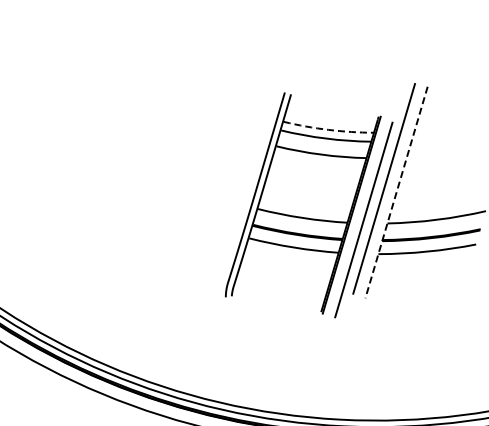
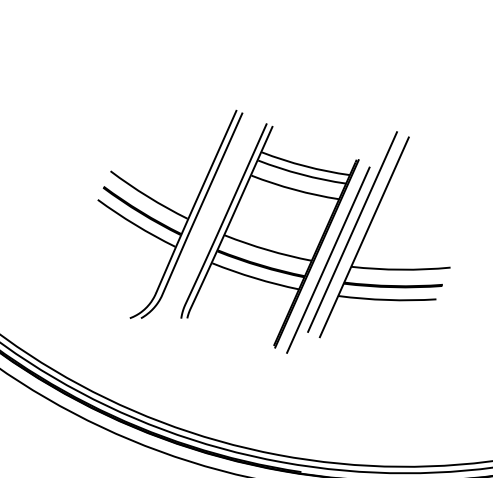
arc: (328, 130) -> (305, 166), dashed -> solid
line: (396, 192) -> (364, 237), dashed -> solid
part: (201, 194) -> (170, 213), added

